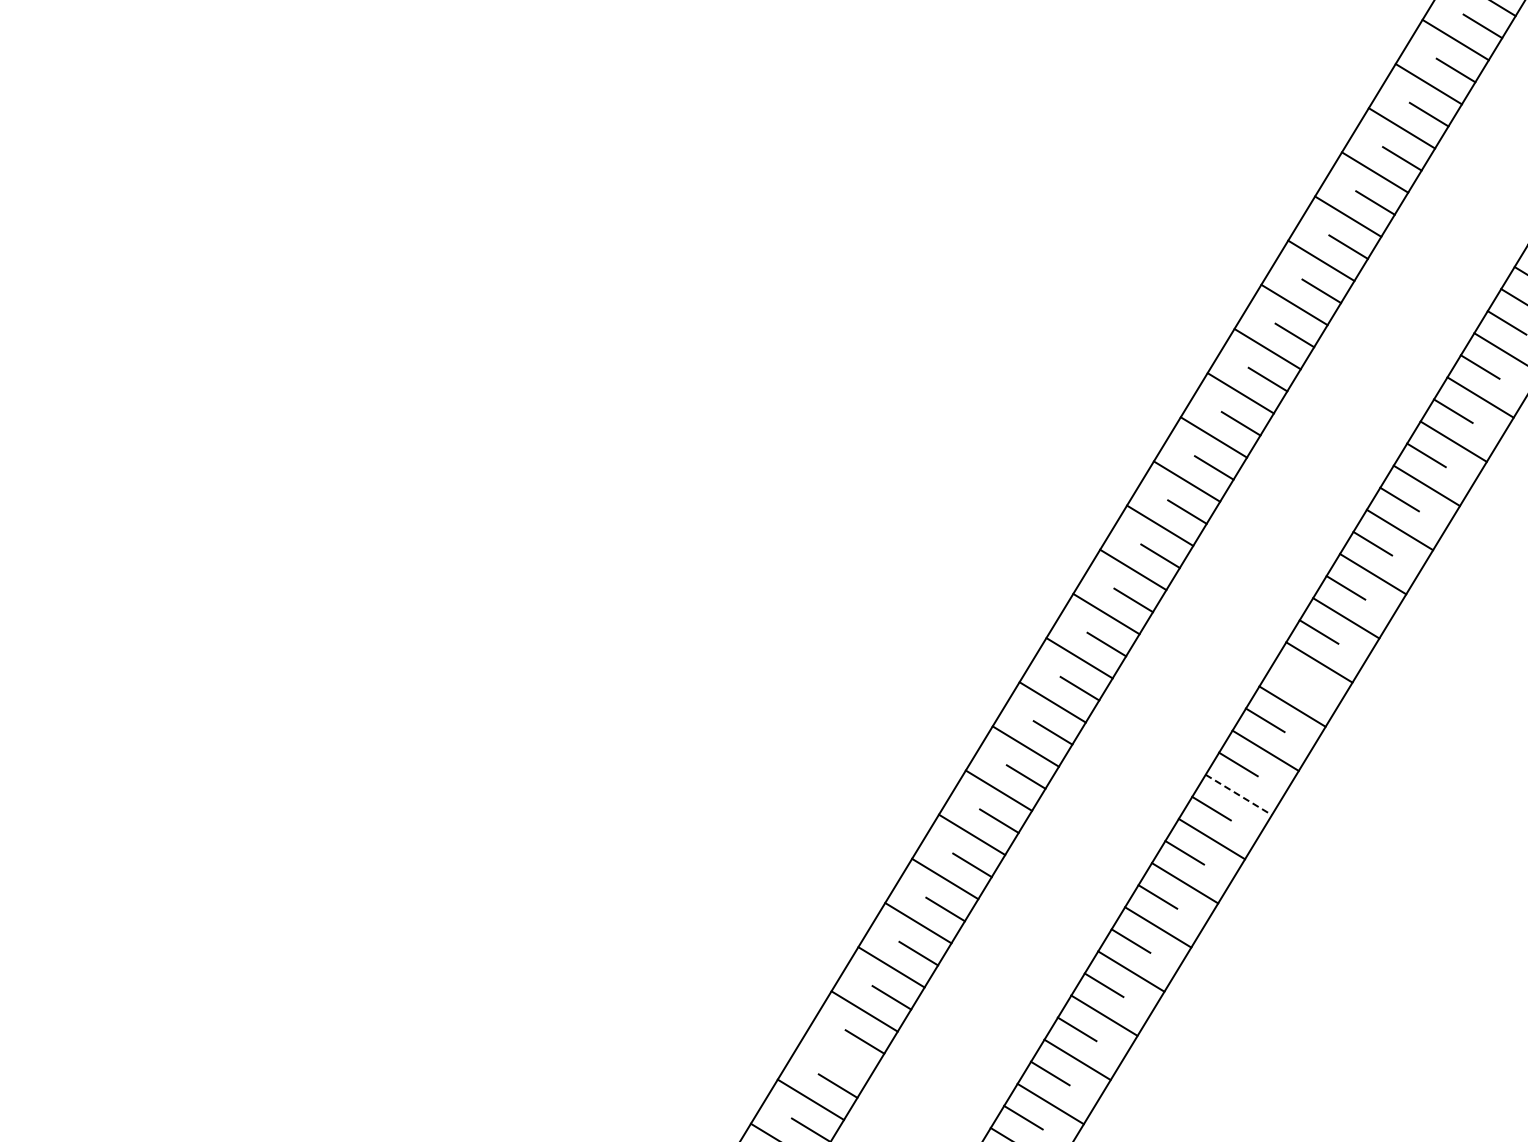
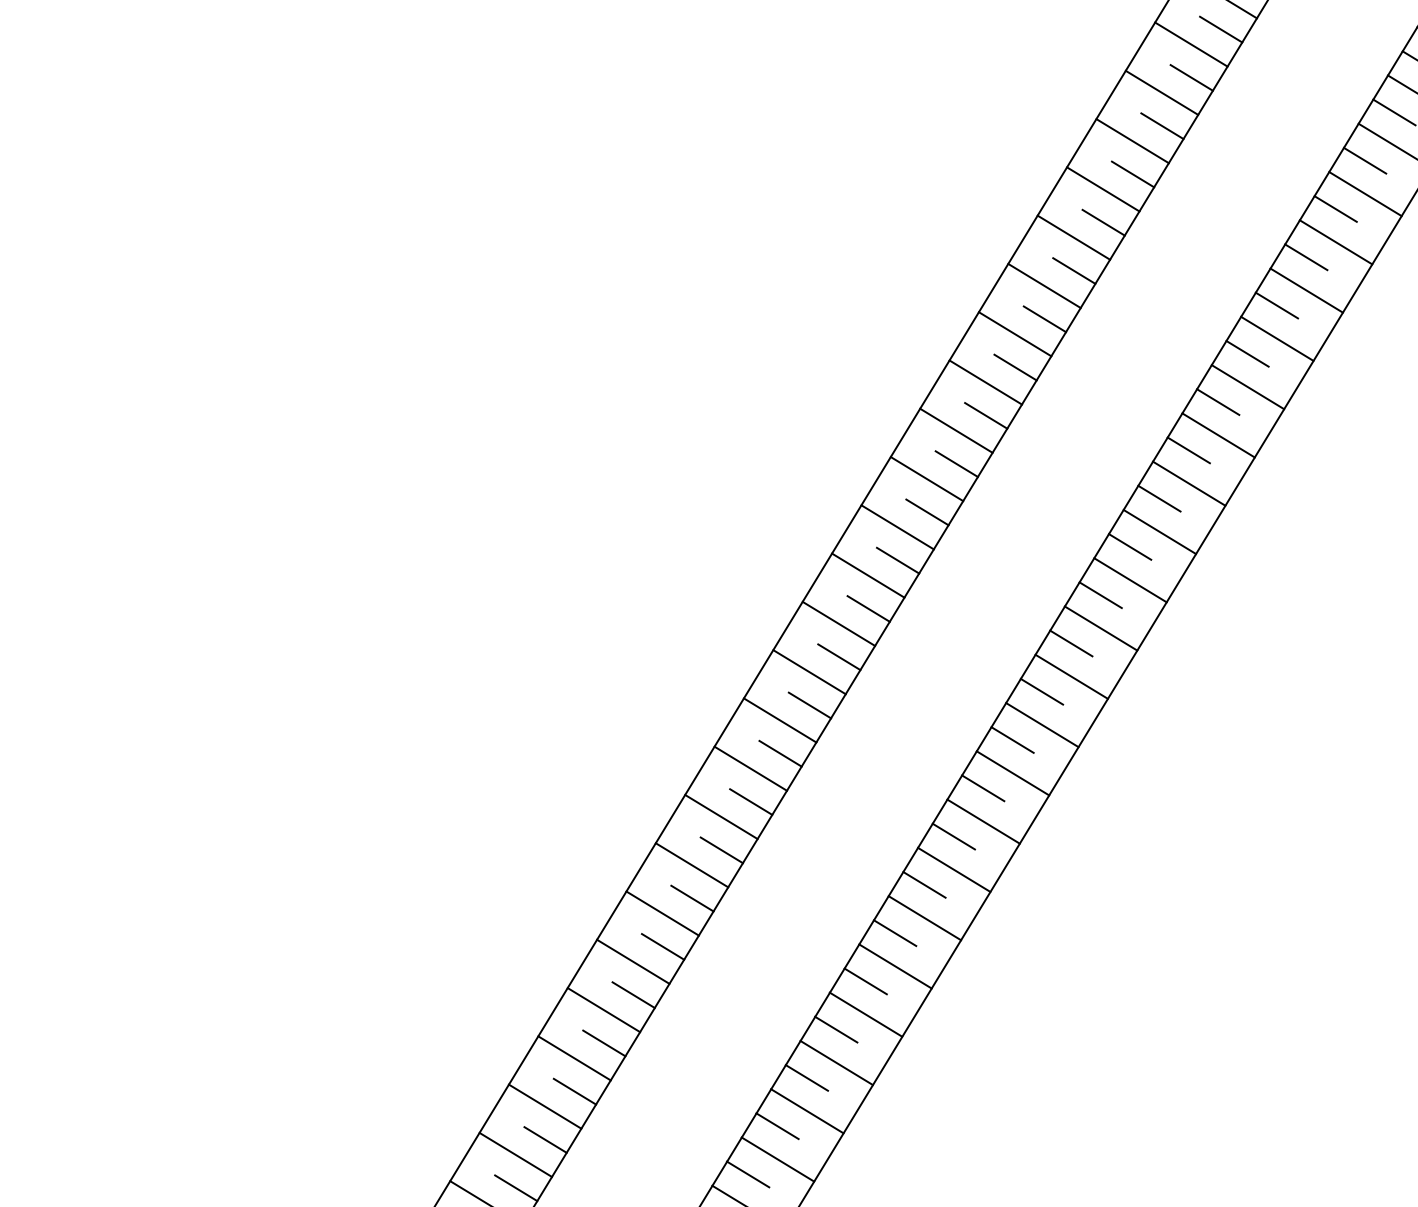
line: (1291, 675) -> (1070, 642), added
line: (1238, 794) -> (1012, 772), dashed -> solid
line: (837, 1055) -> (574, 1058), added

